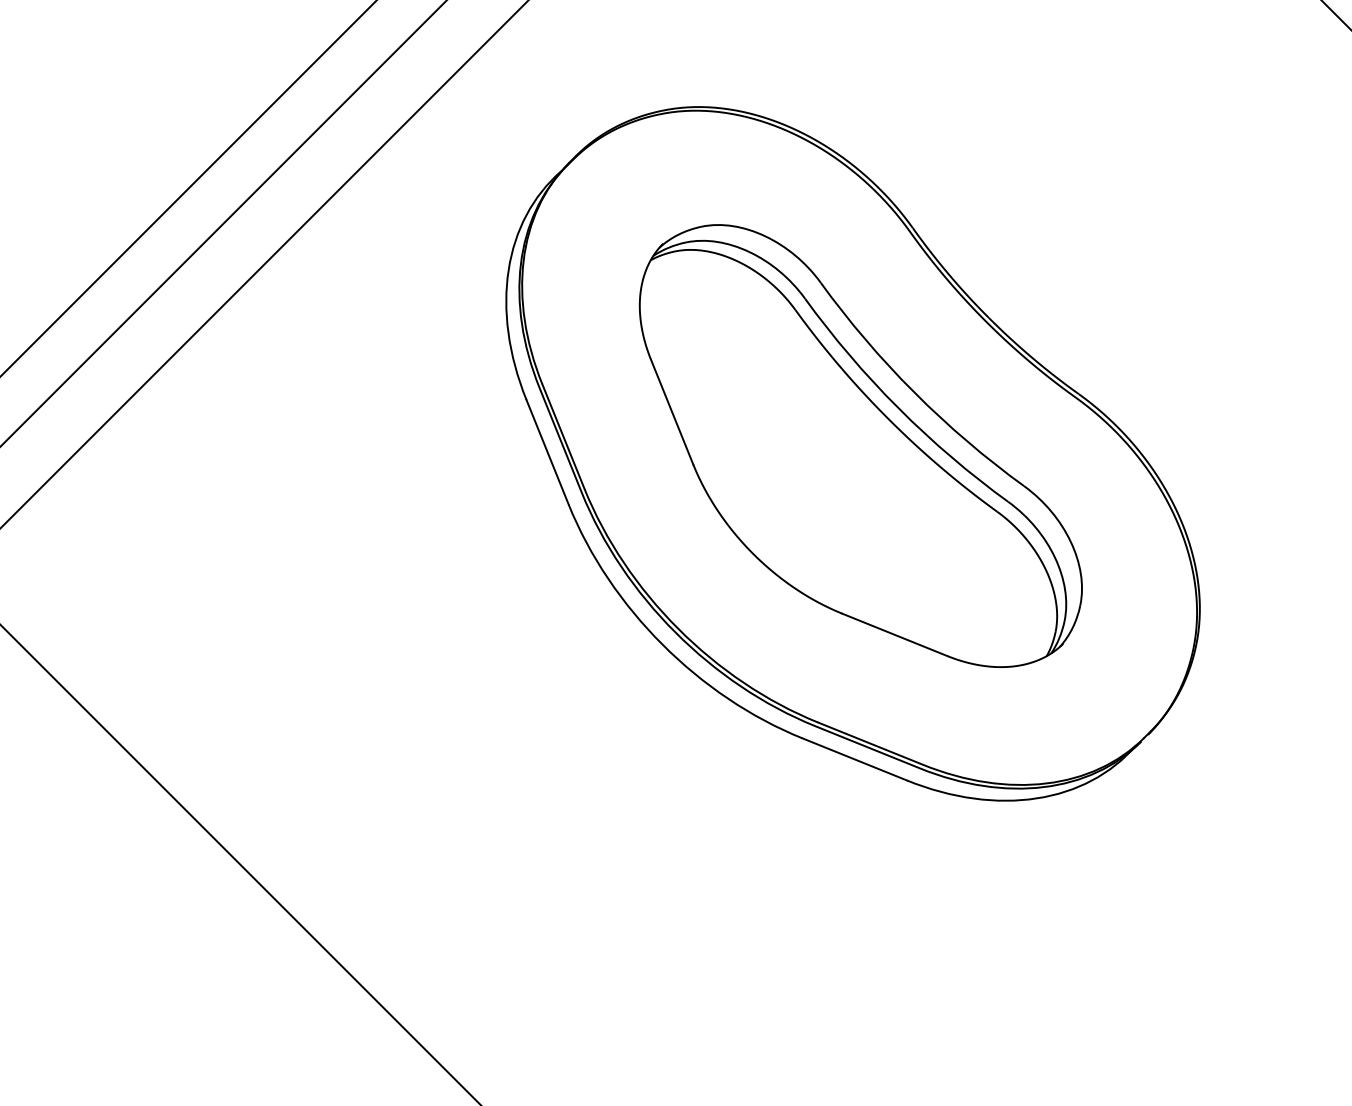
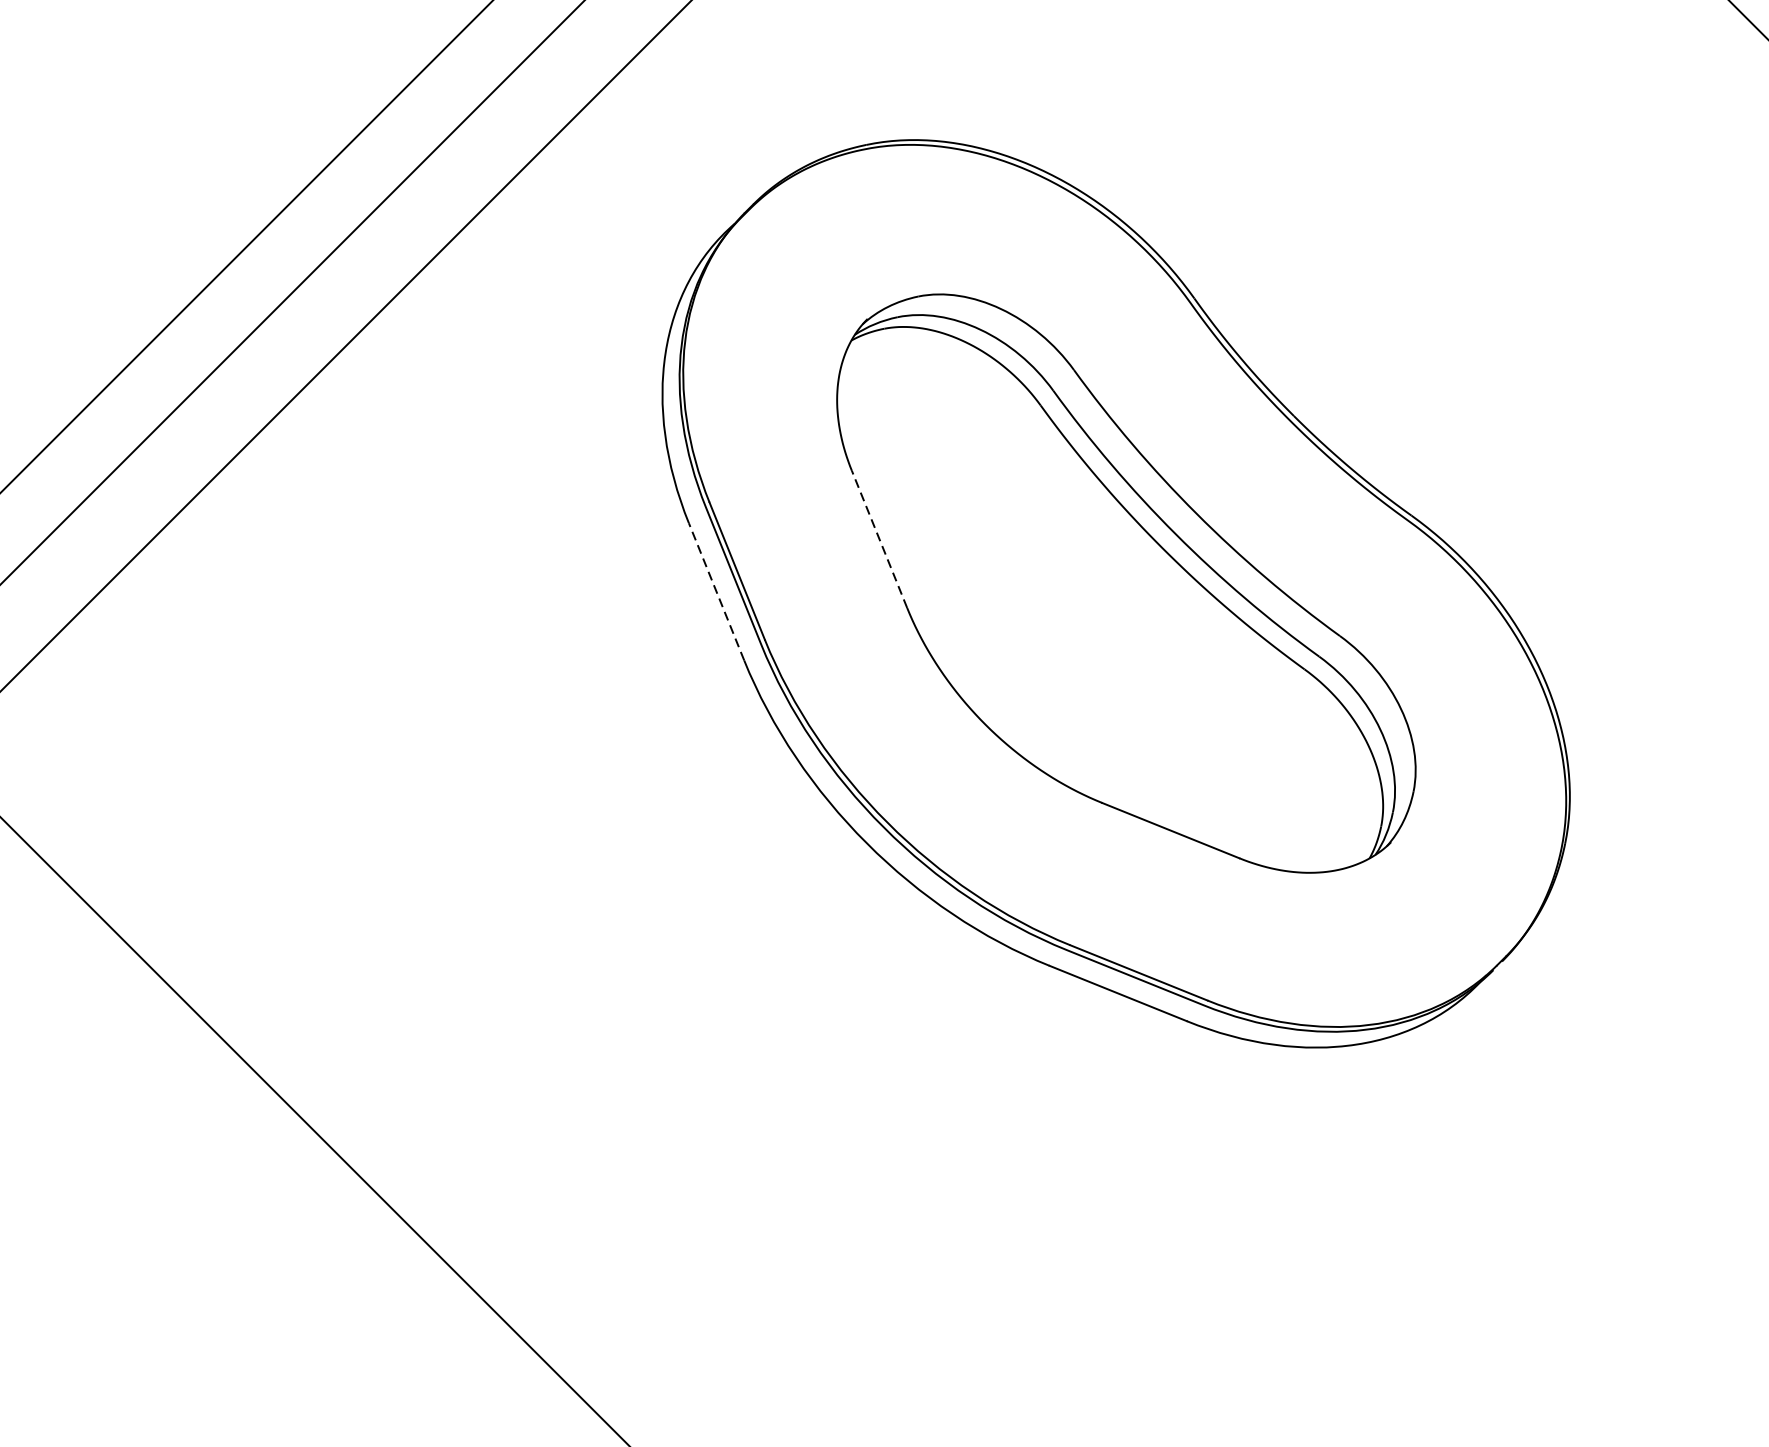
line: (672, 412) -> (879, 539), solid -> dashed
line: (547, 452) -> (716, 592), solid -> dashed

